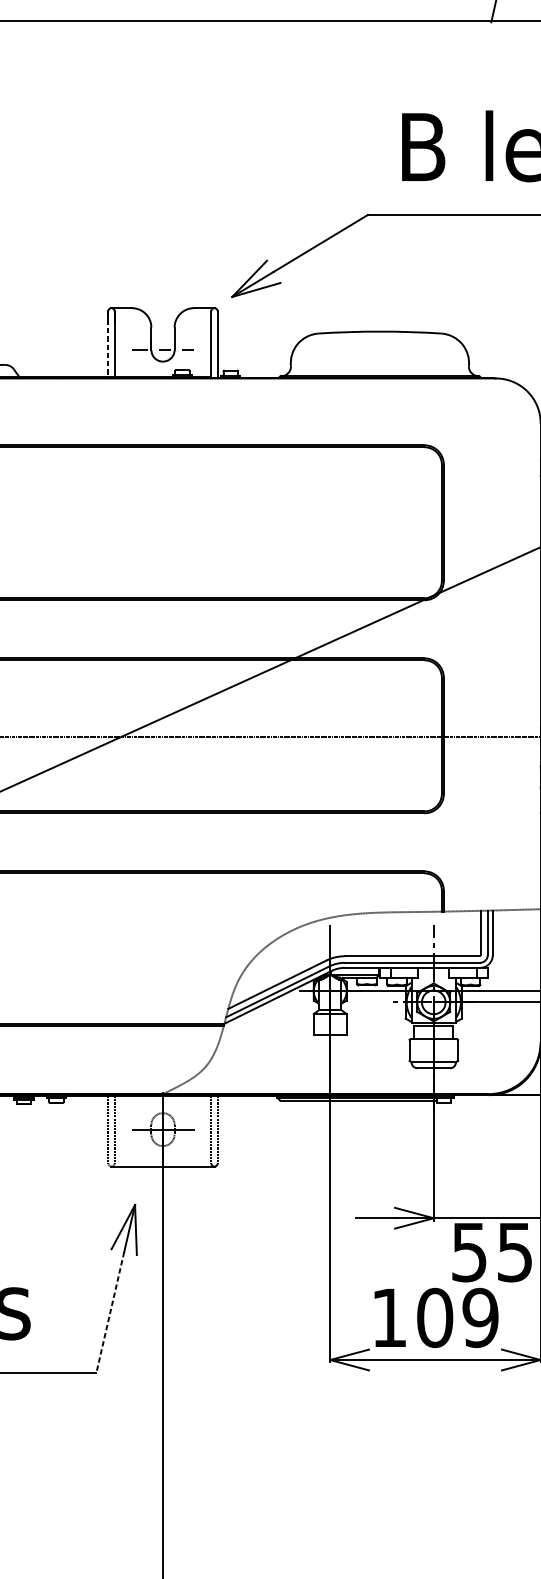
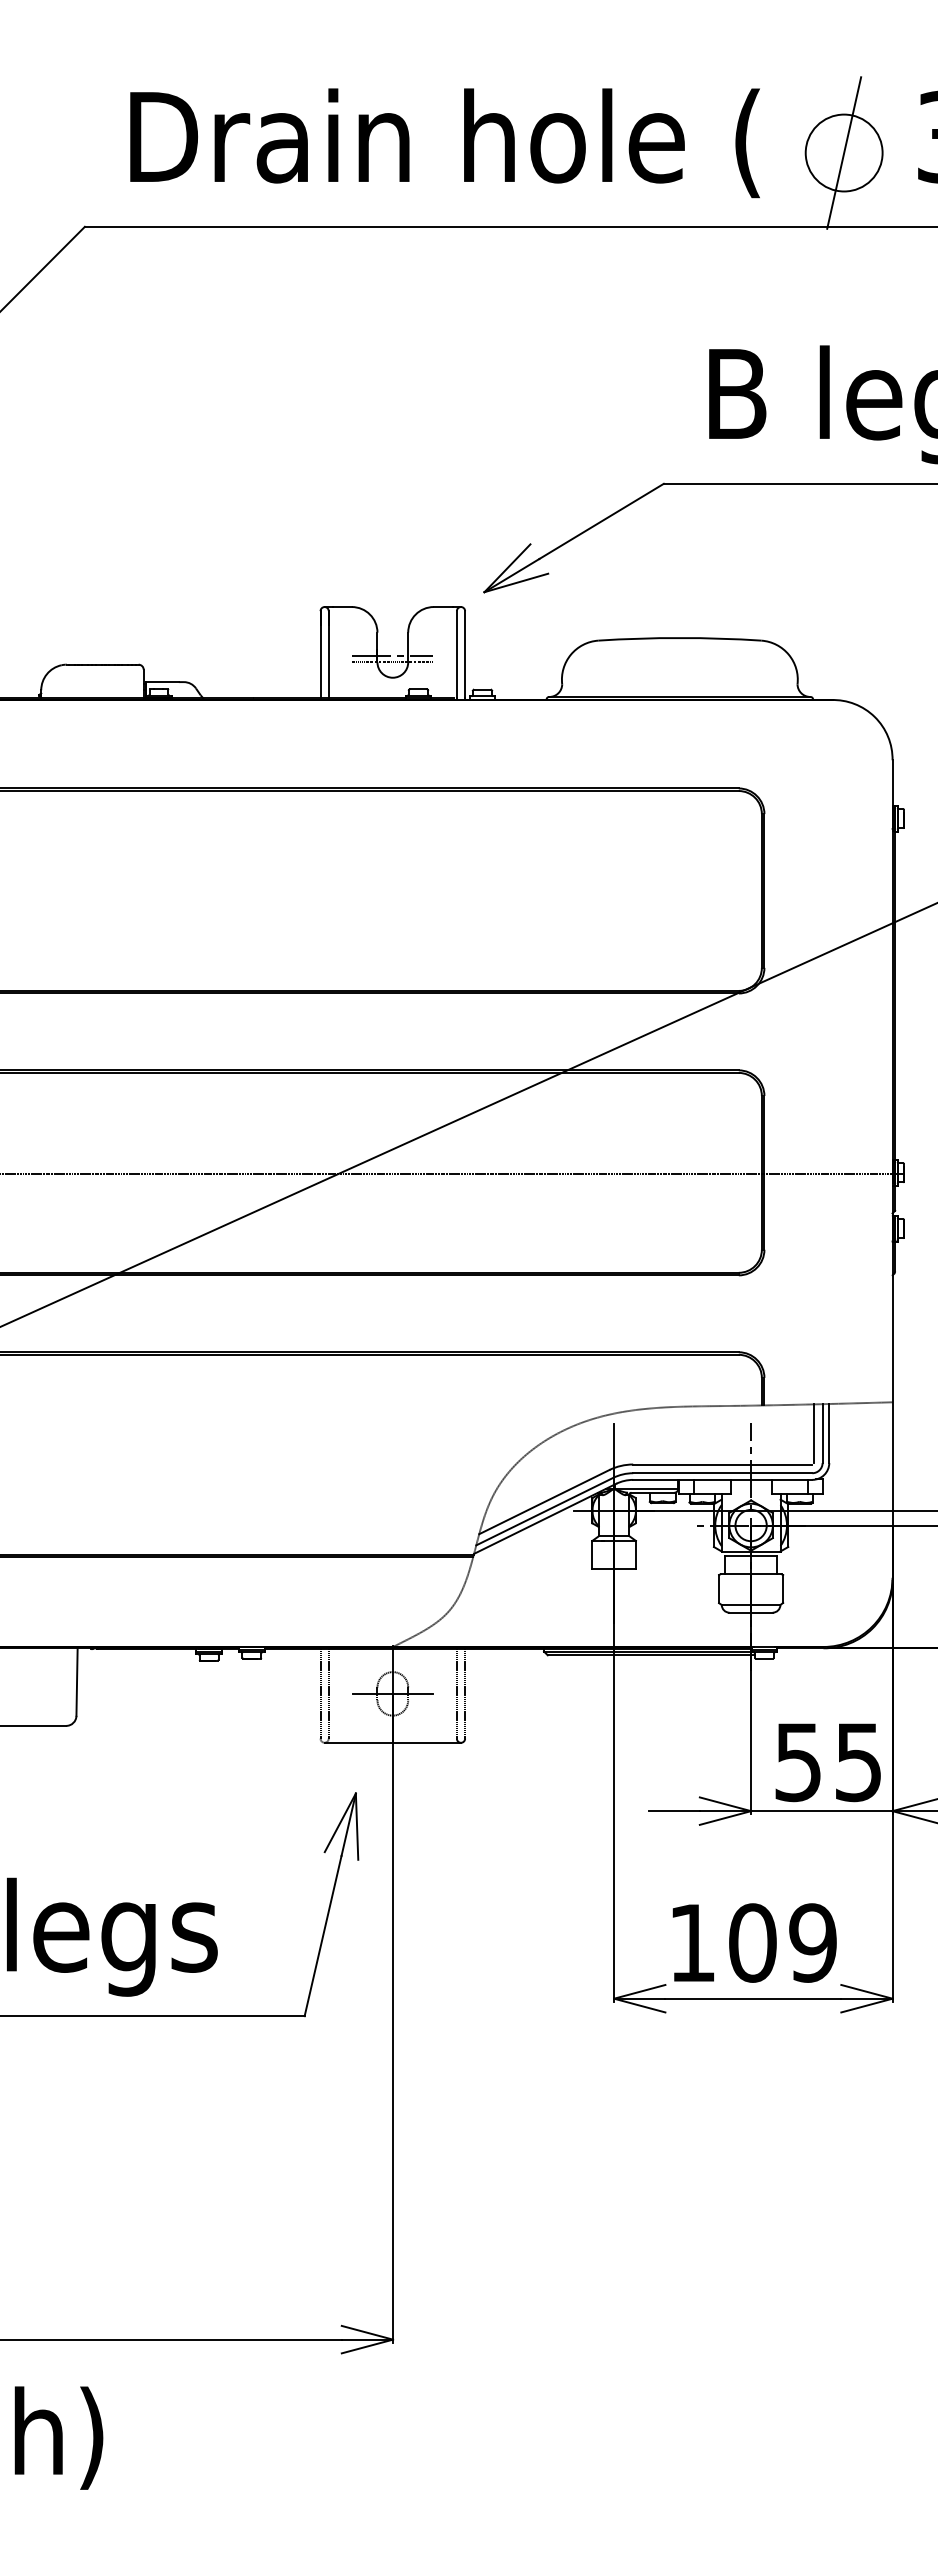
line: (162, 344) -> (392, 655), added
line: (108, 345) -> (320, 656), dashed -> solid
text: (491, 1252) -> (827, 1762), moved
line: (109, 1312) -> (322, 1936), dashed -> solid

